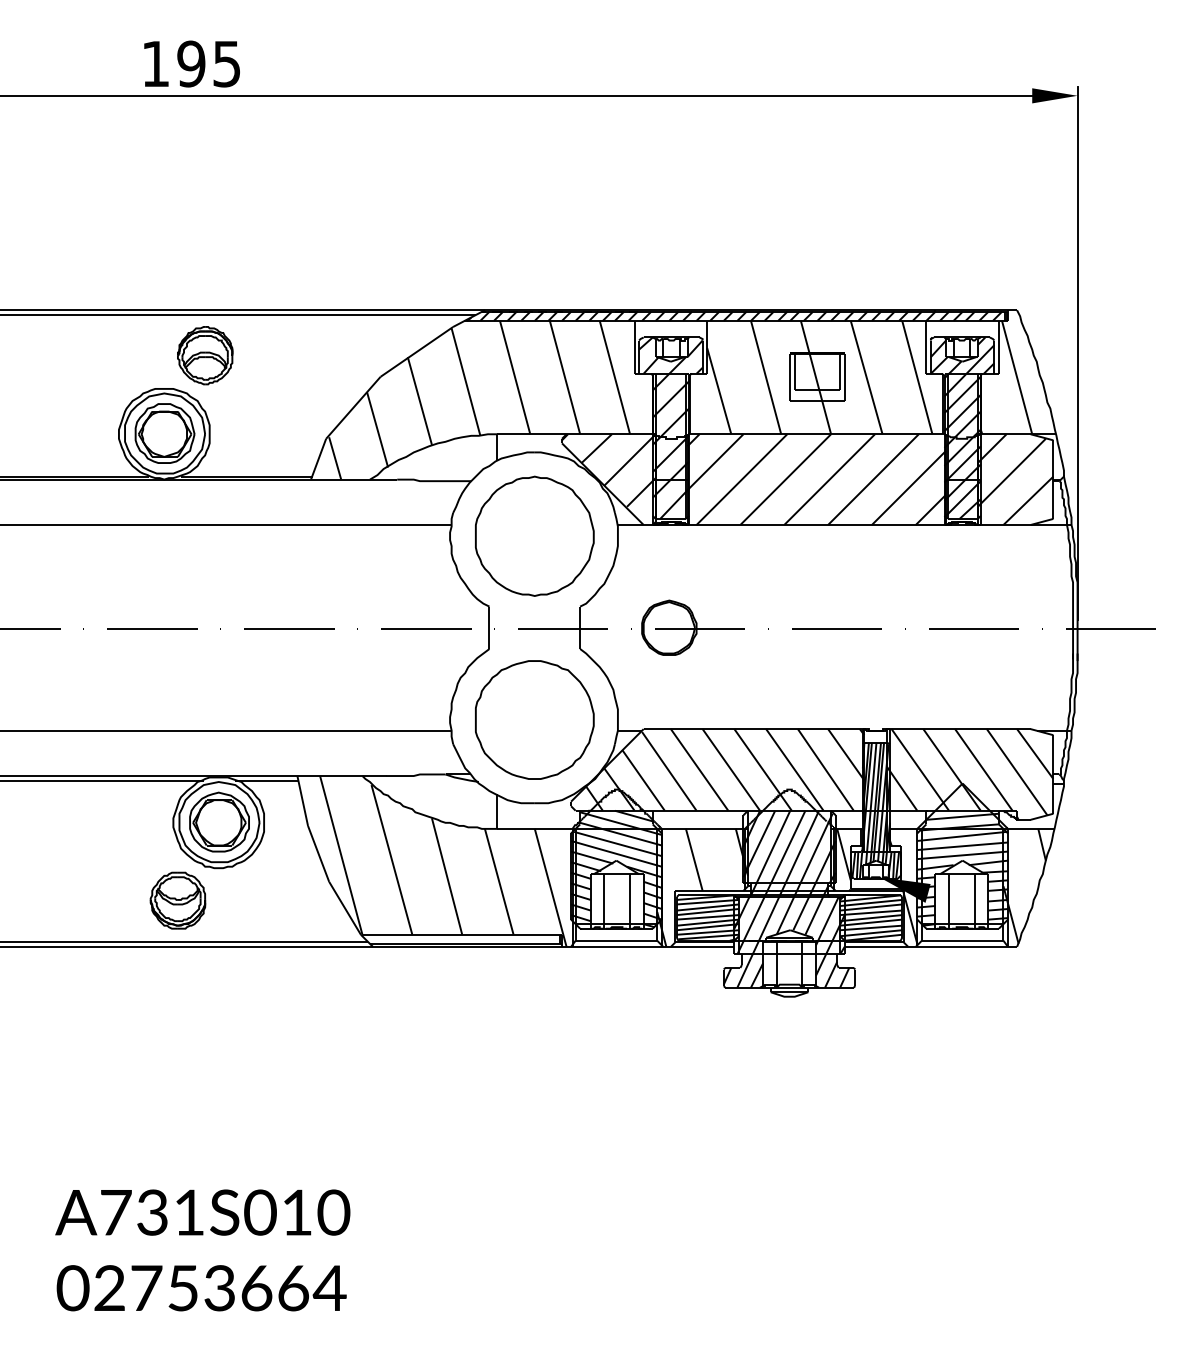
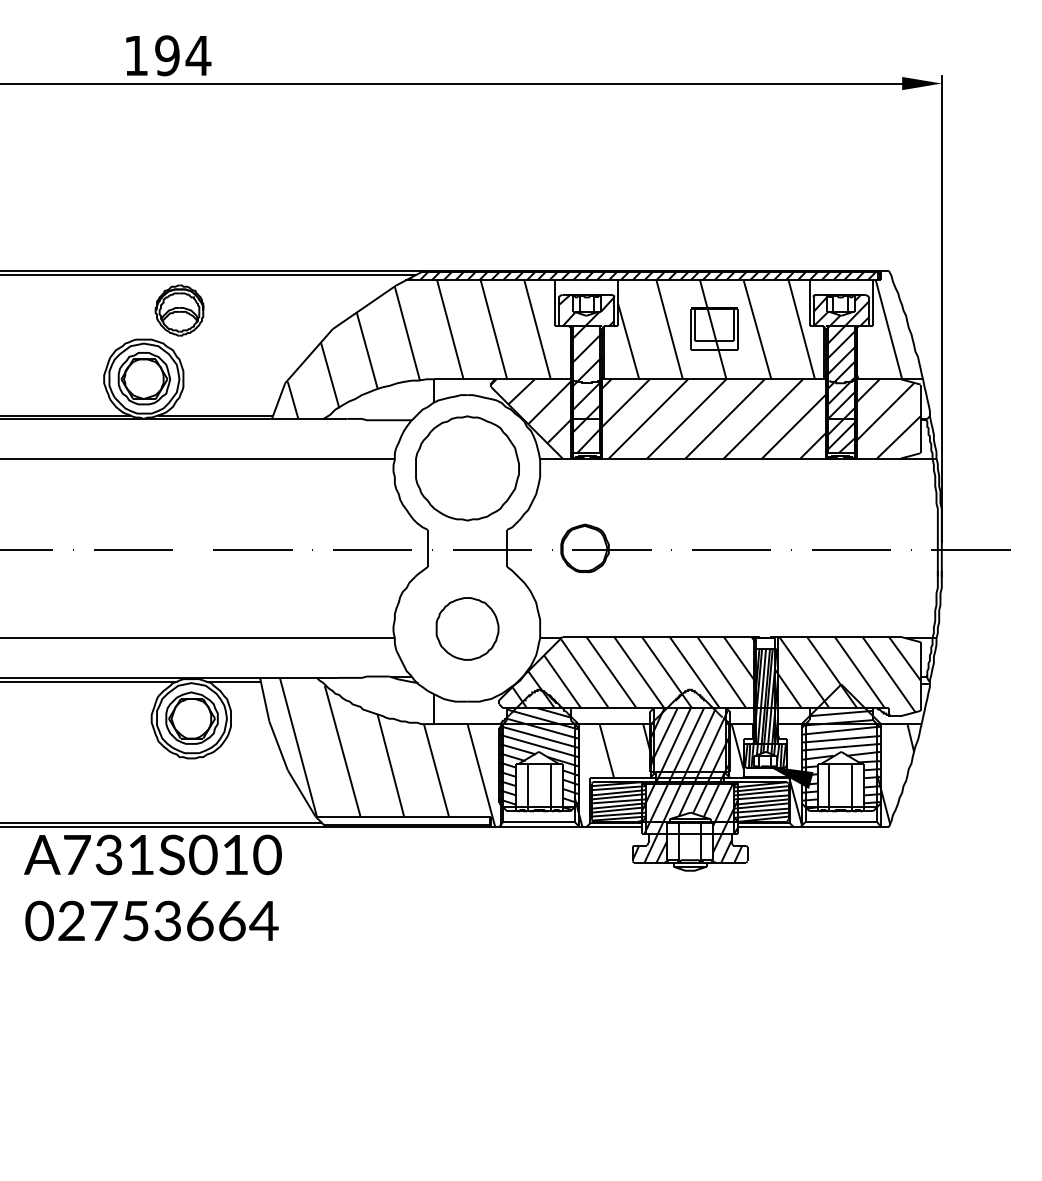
text: (226, 64) -> (198, 56), 195 -> 194
part: (534, 719) -> (467, 628), size x0.6
part: (177, 900) -> (155, 786), removed
text: (202, 1250) -> (152, 888), moved

